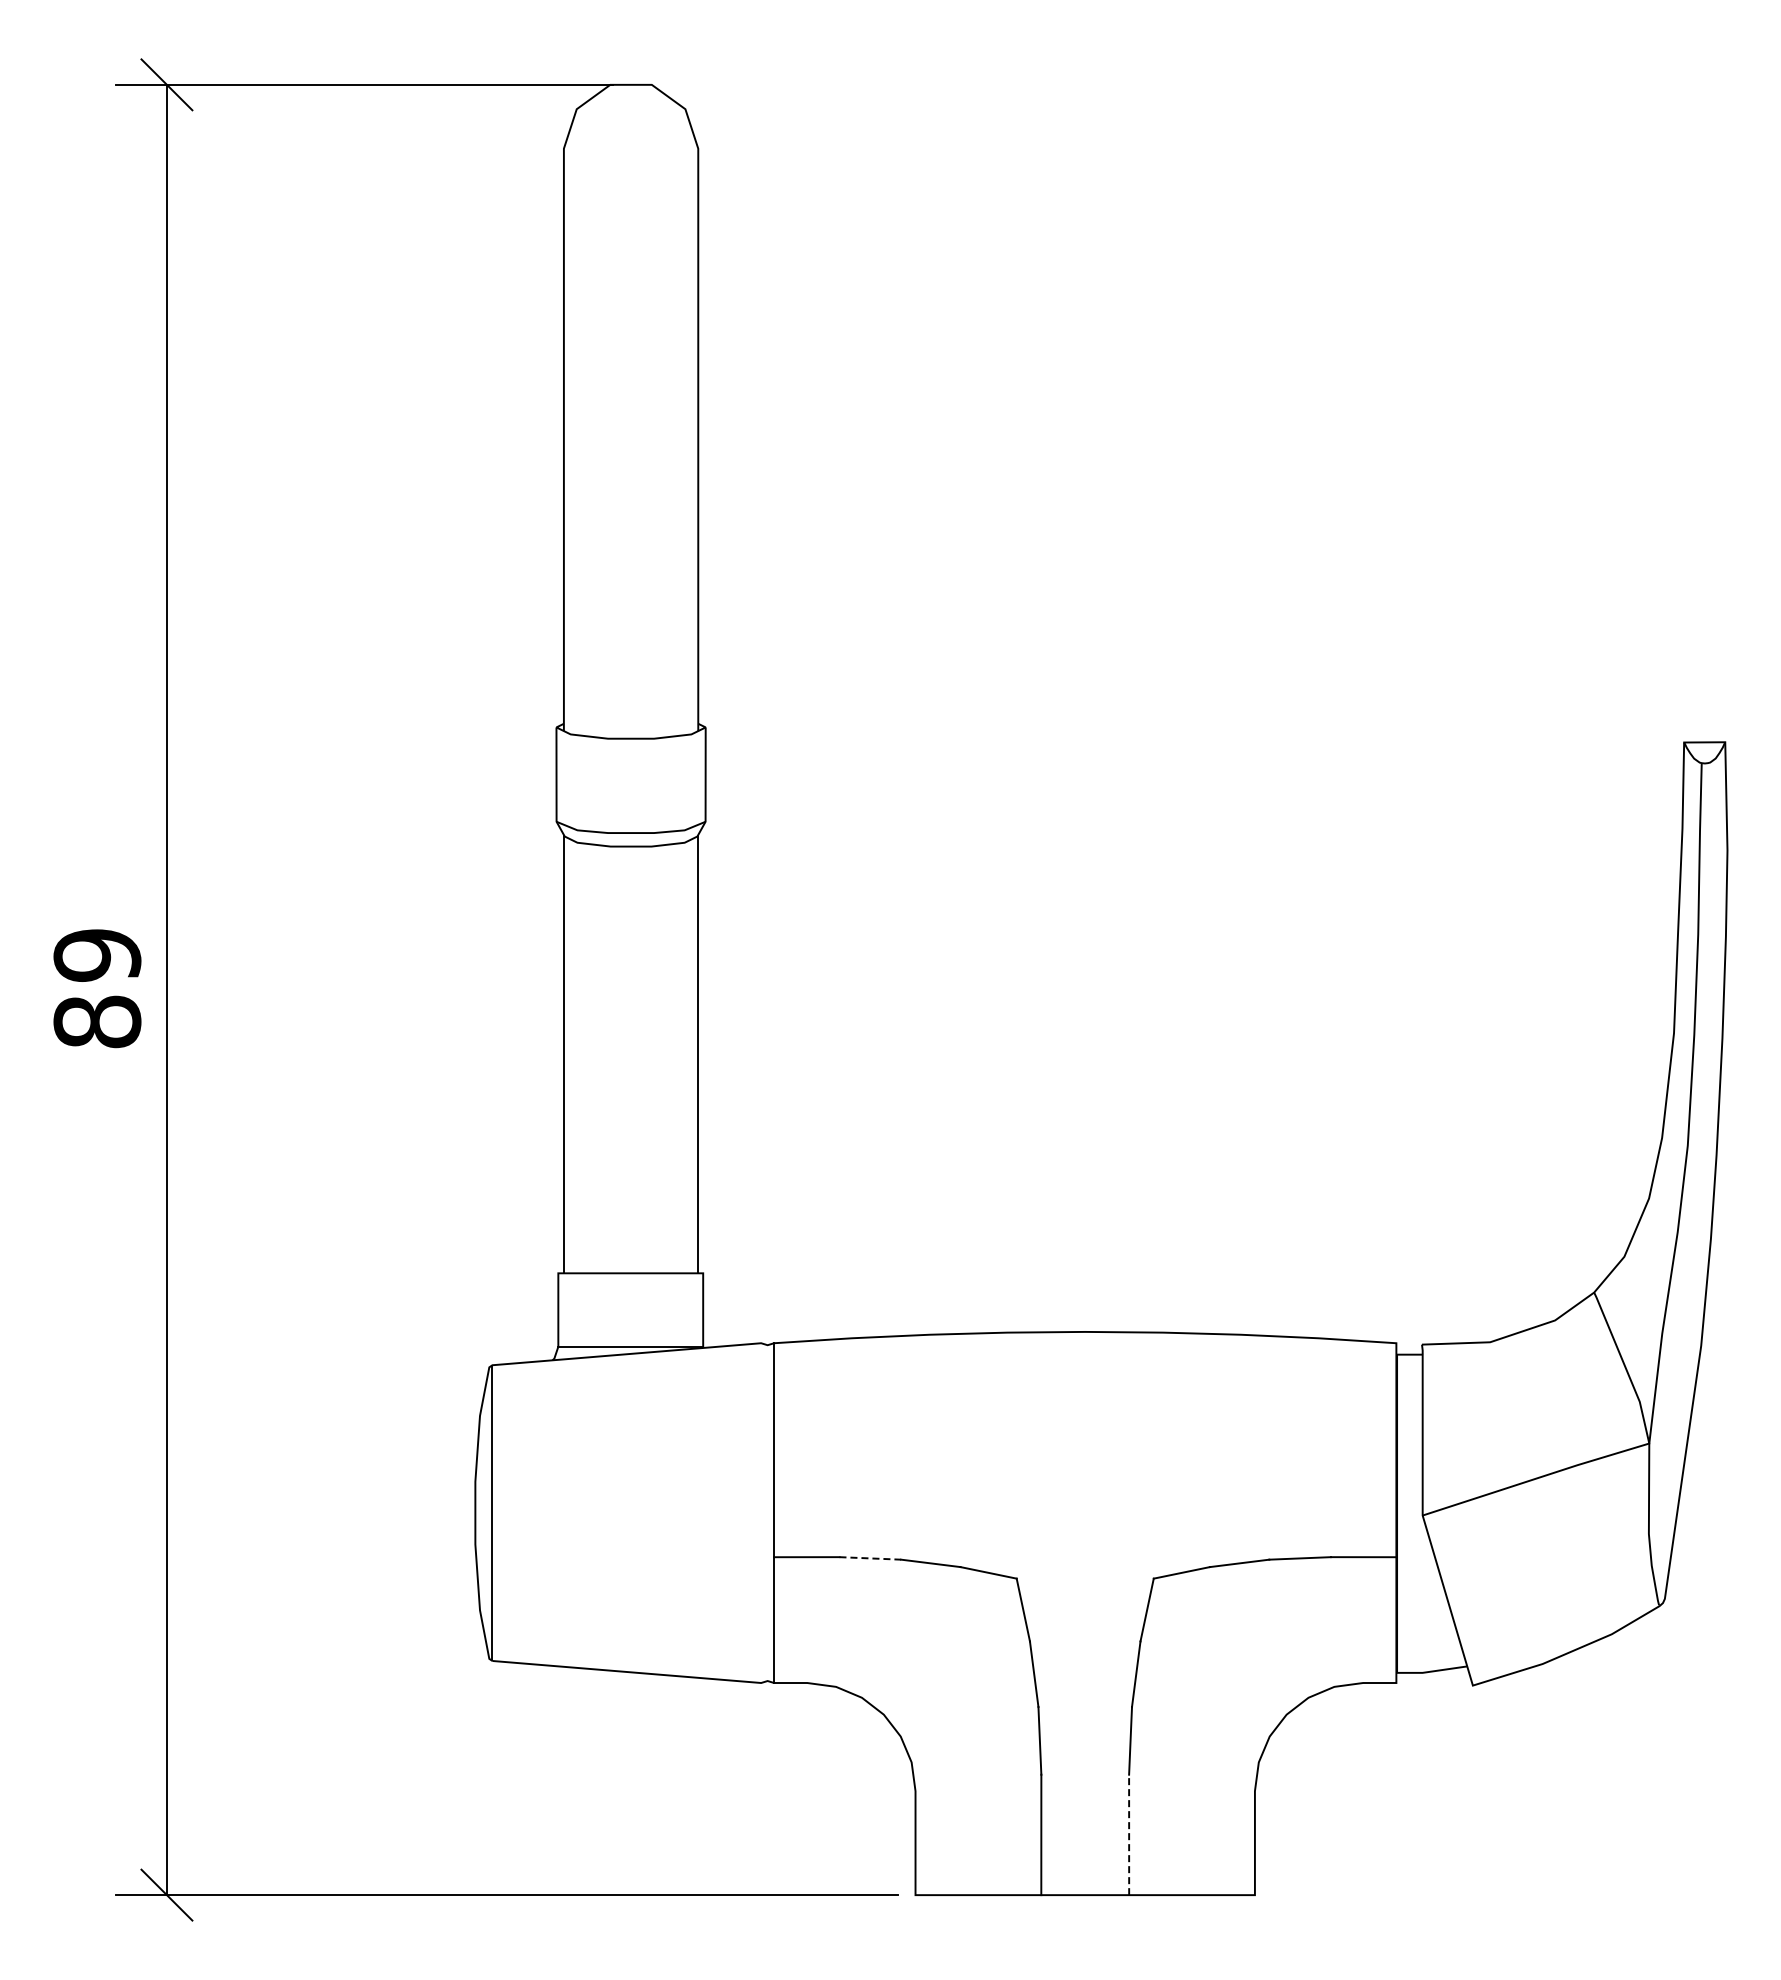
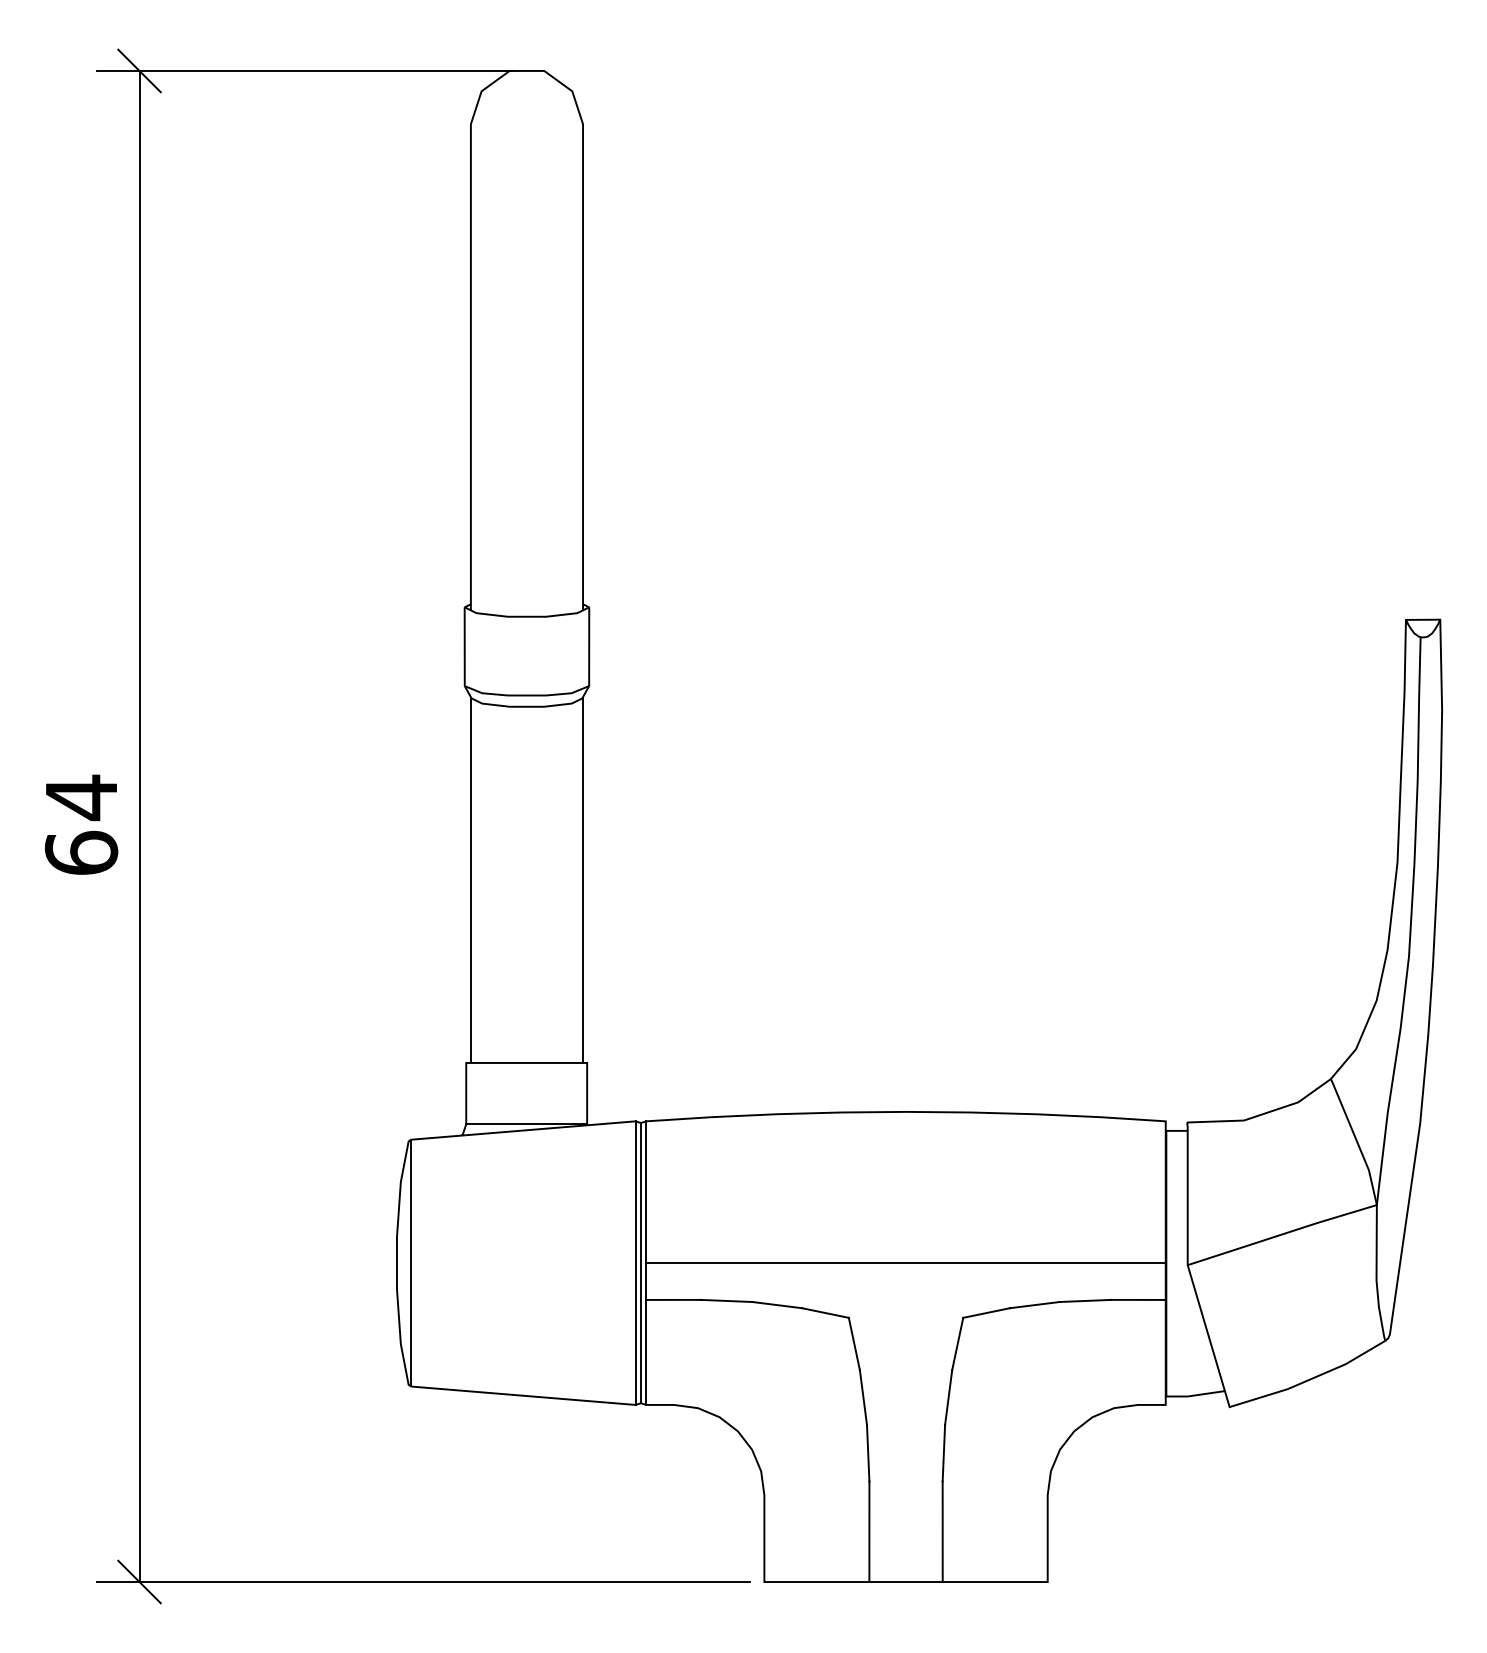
text: (97, 988) -> (81, 825), 89 -> 64
line: (761, 1513) -> (635, 1263), added
line: (767, 1513) -> (640, 1263), added
line: (1085, 1513) -> (906, 1263), added
line: (870, 1558) -> (726, 1301), dashed -> solid
line: (1129, 1834) -> (942, 1531), dashed -> solid

